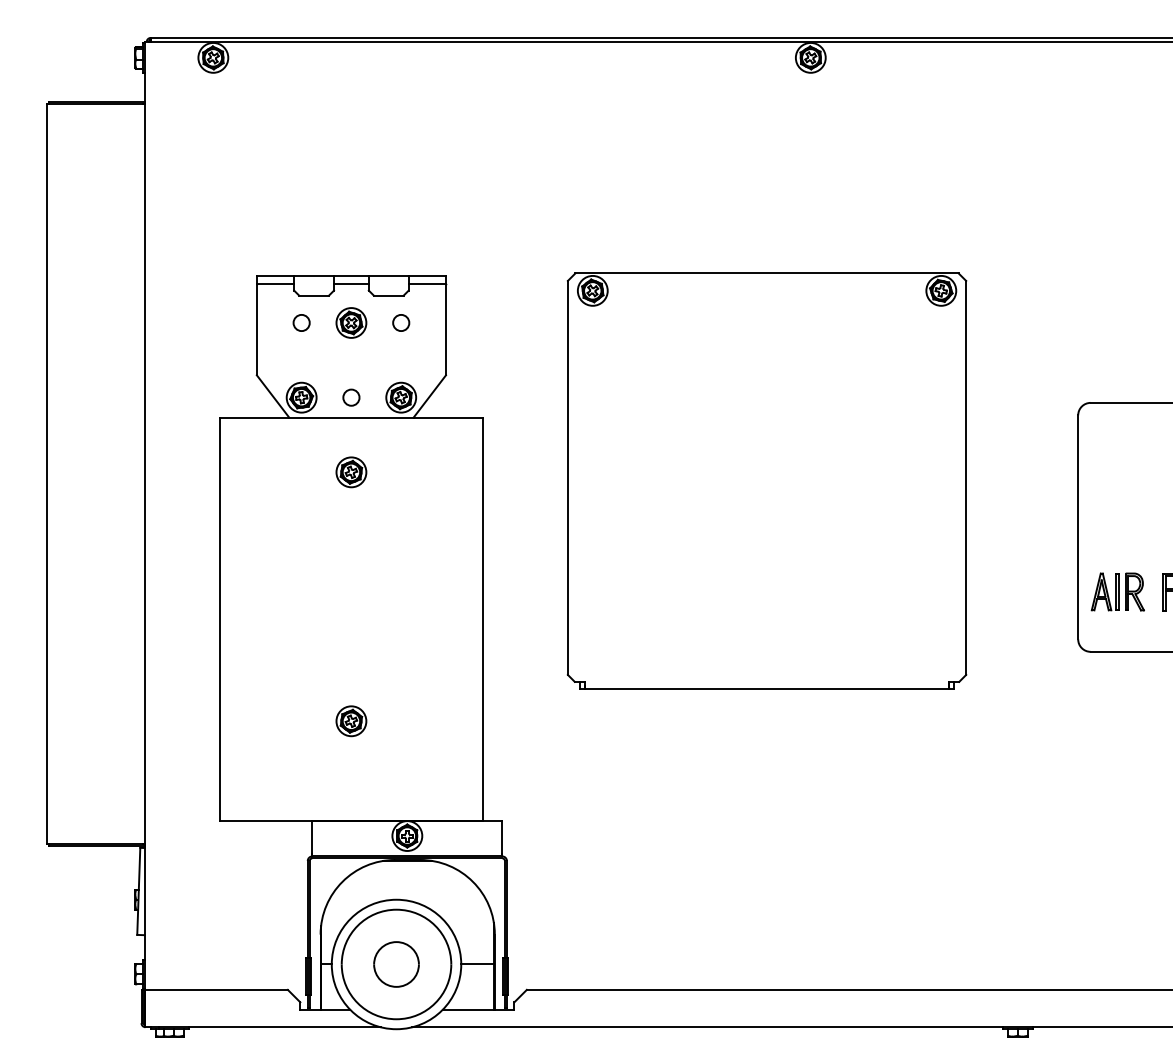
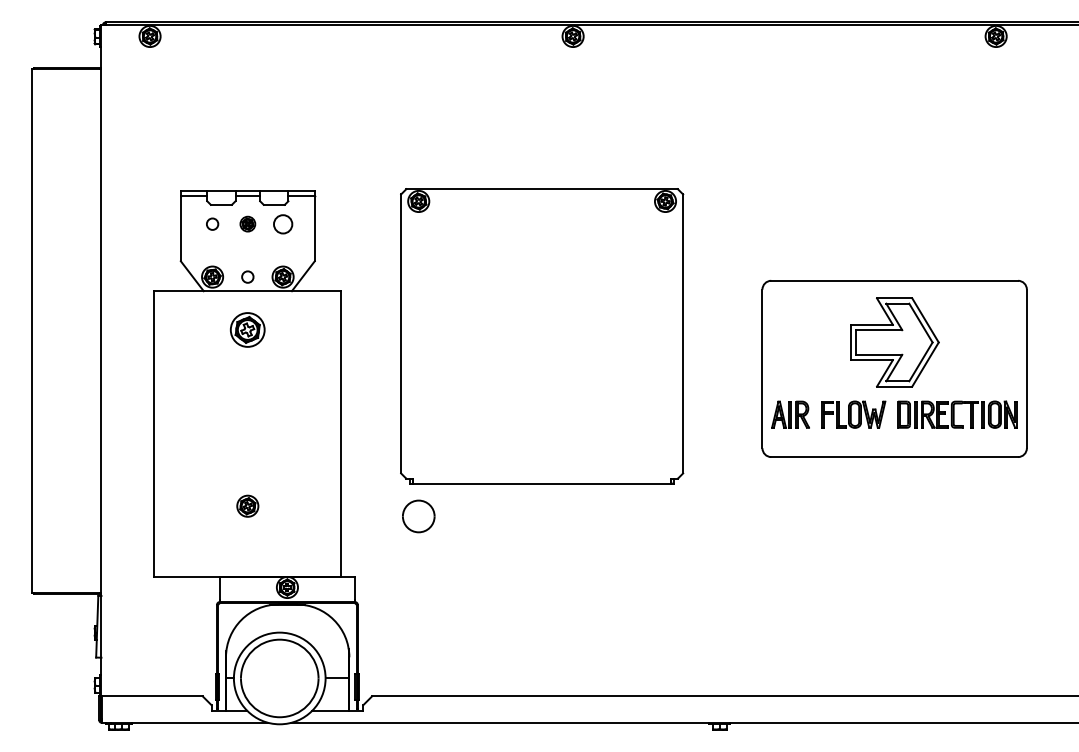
part: (350, 321) -> (247, 223), size x0.7
circle: (400, 321) -> (282, 223), size x1.6
part: (350, 471) -> (247, 329), size x1.6
part: (396, 964) -> (418, 516), moved

